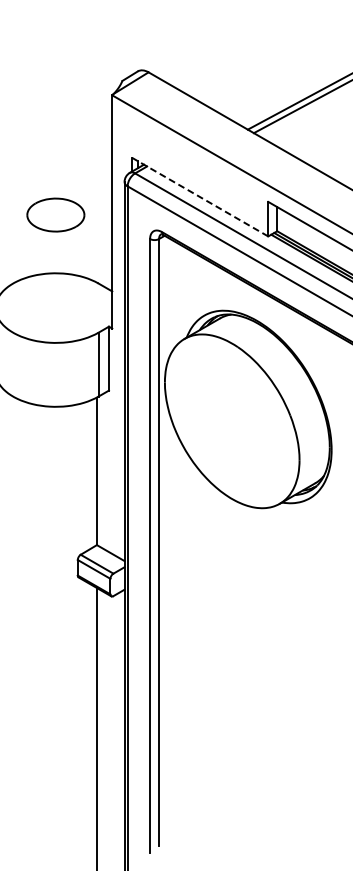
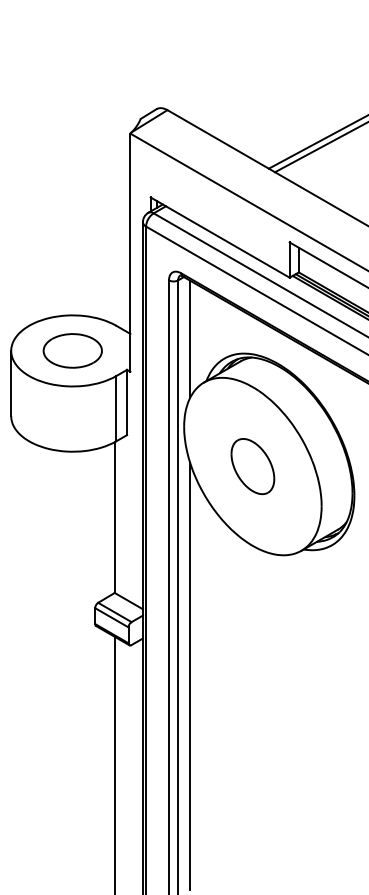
line: (199, 197) -> (219, 237), dashed -> solid
part: (55, 214) -> (72, 350), moved
line: (171, 295) -> (190, 338), added
part: (231, 421) -> (252, 466), added
line: (171, 626) -> (190, 676), added

